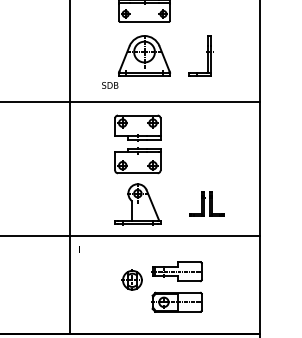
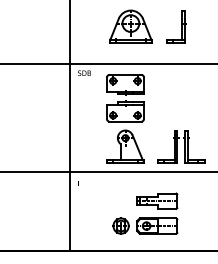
text: (110, 85) -> (84, 73), moved
part: (206, 204) -> (181, 146), size x1.67
part: (131, 279) -> (120, 225), moved

